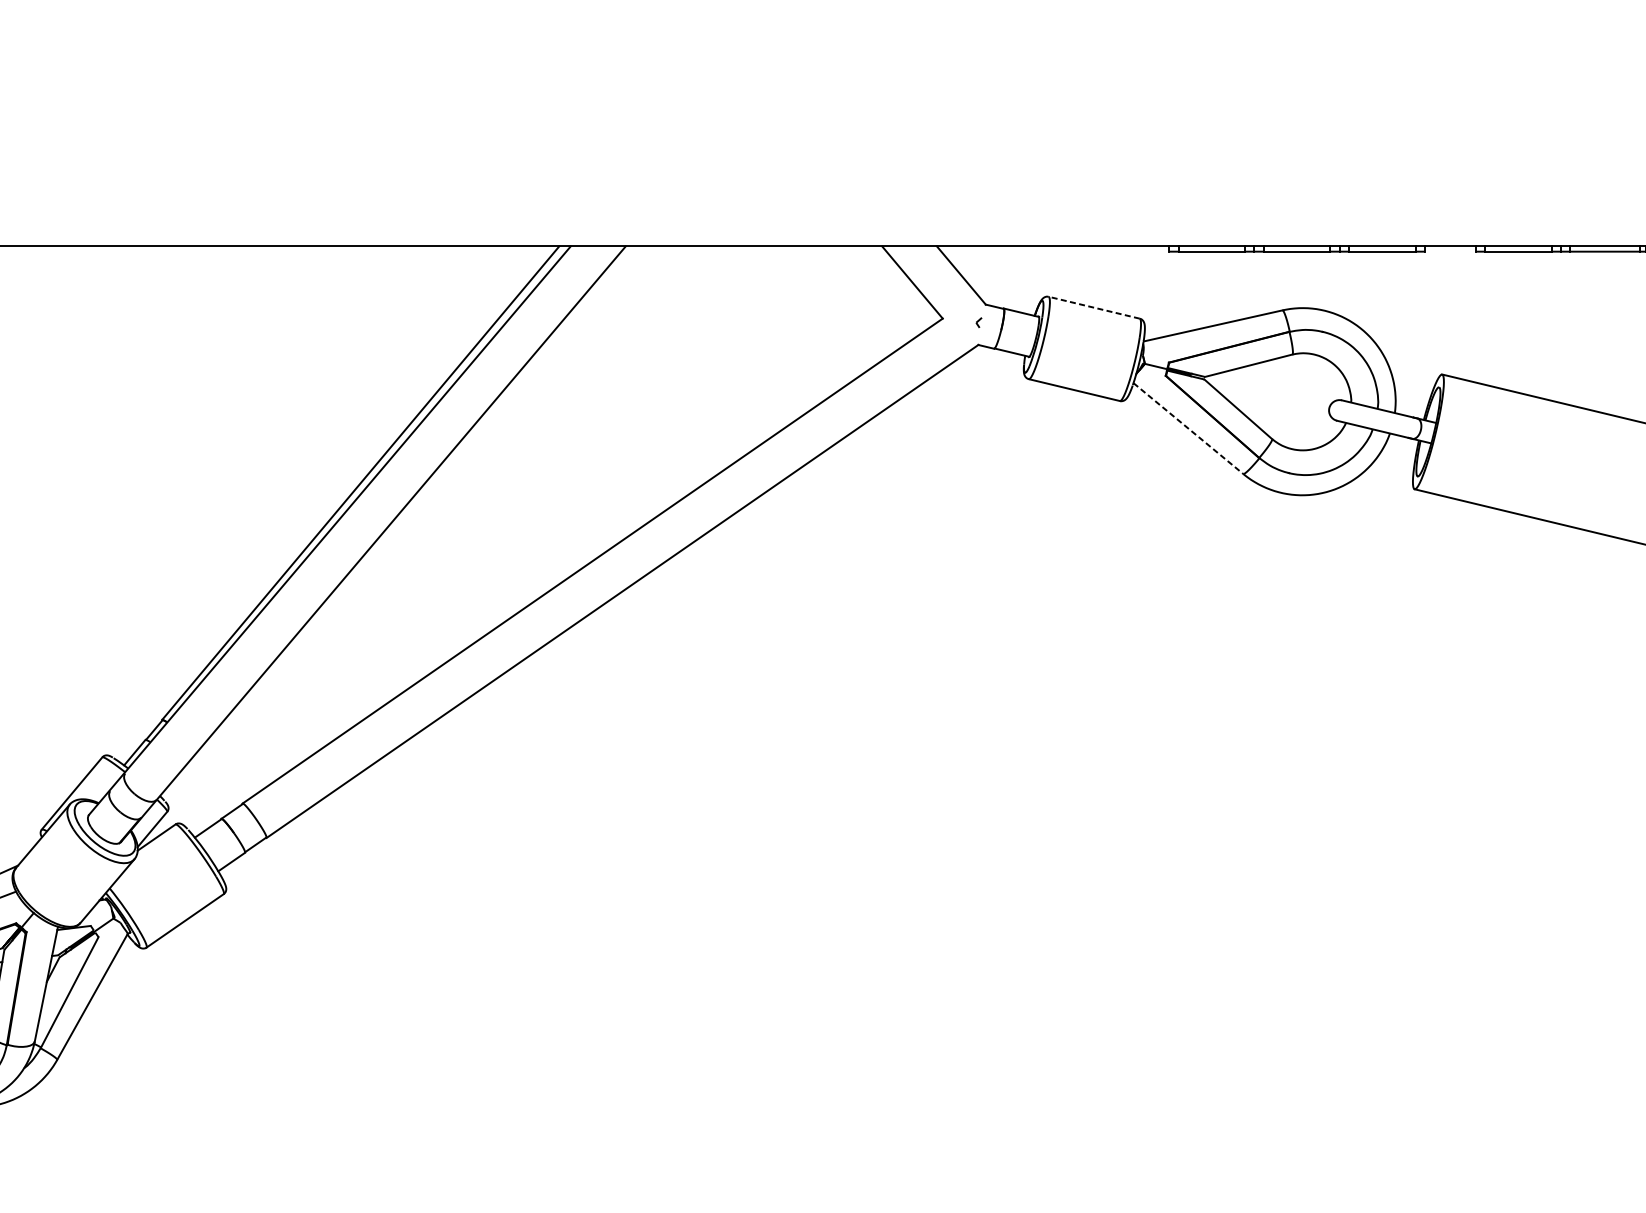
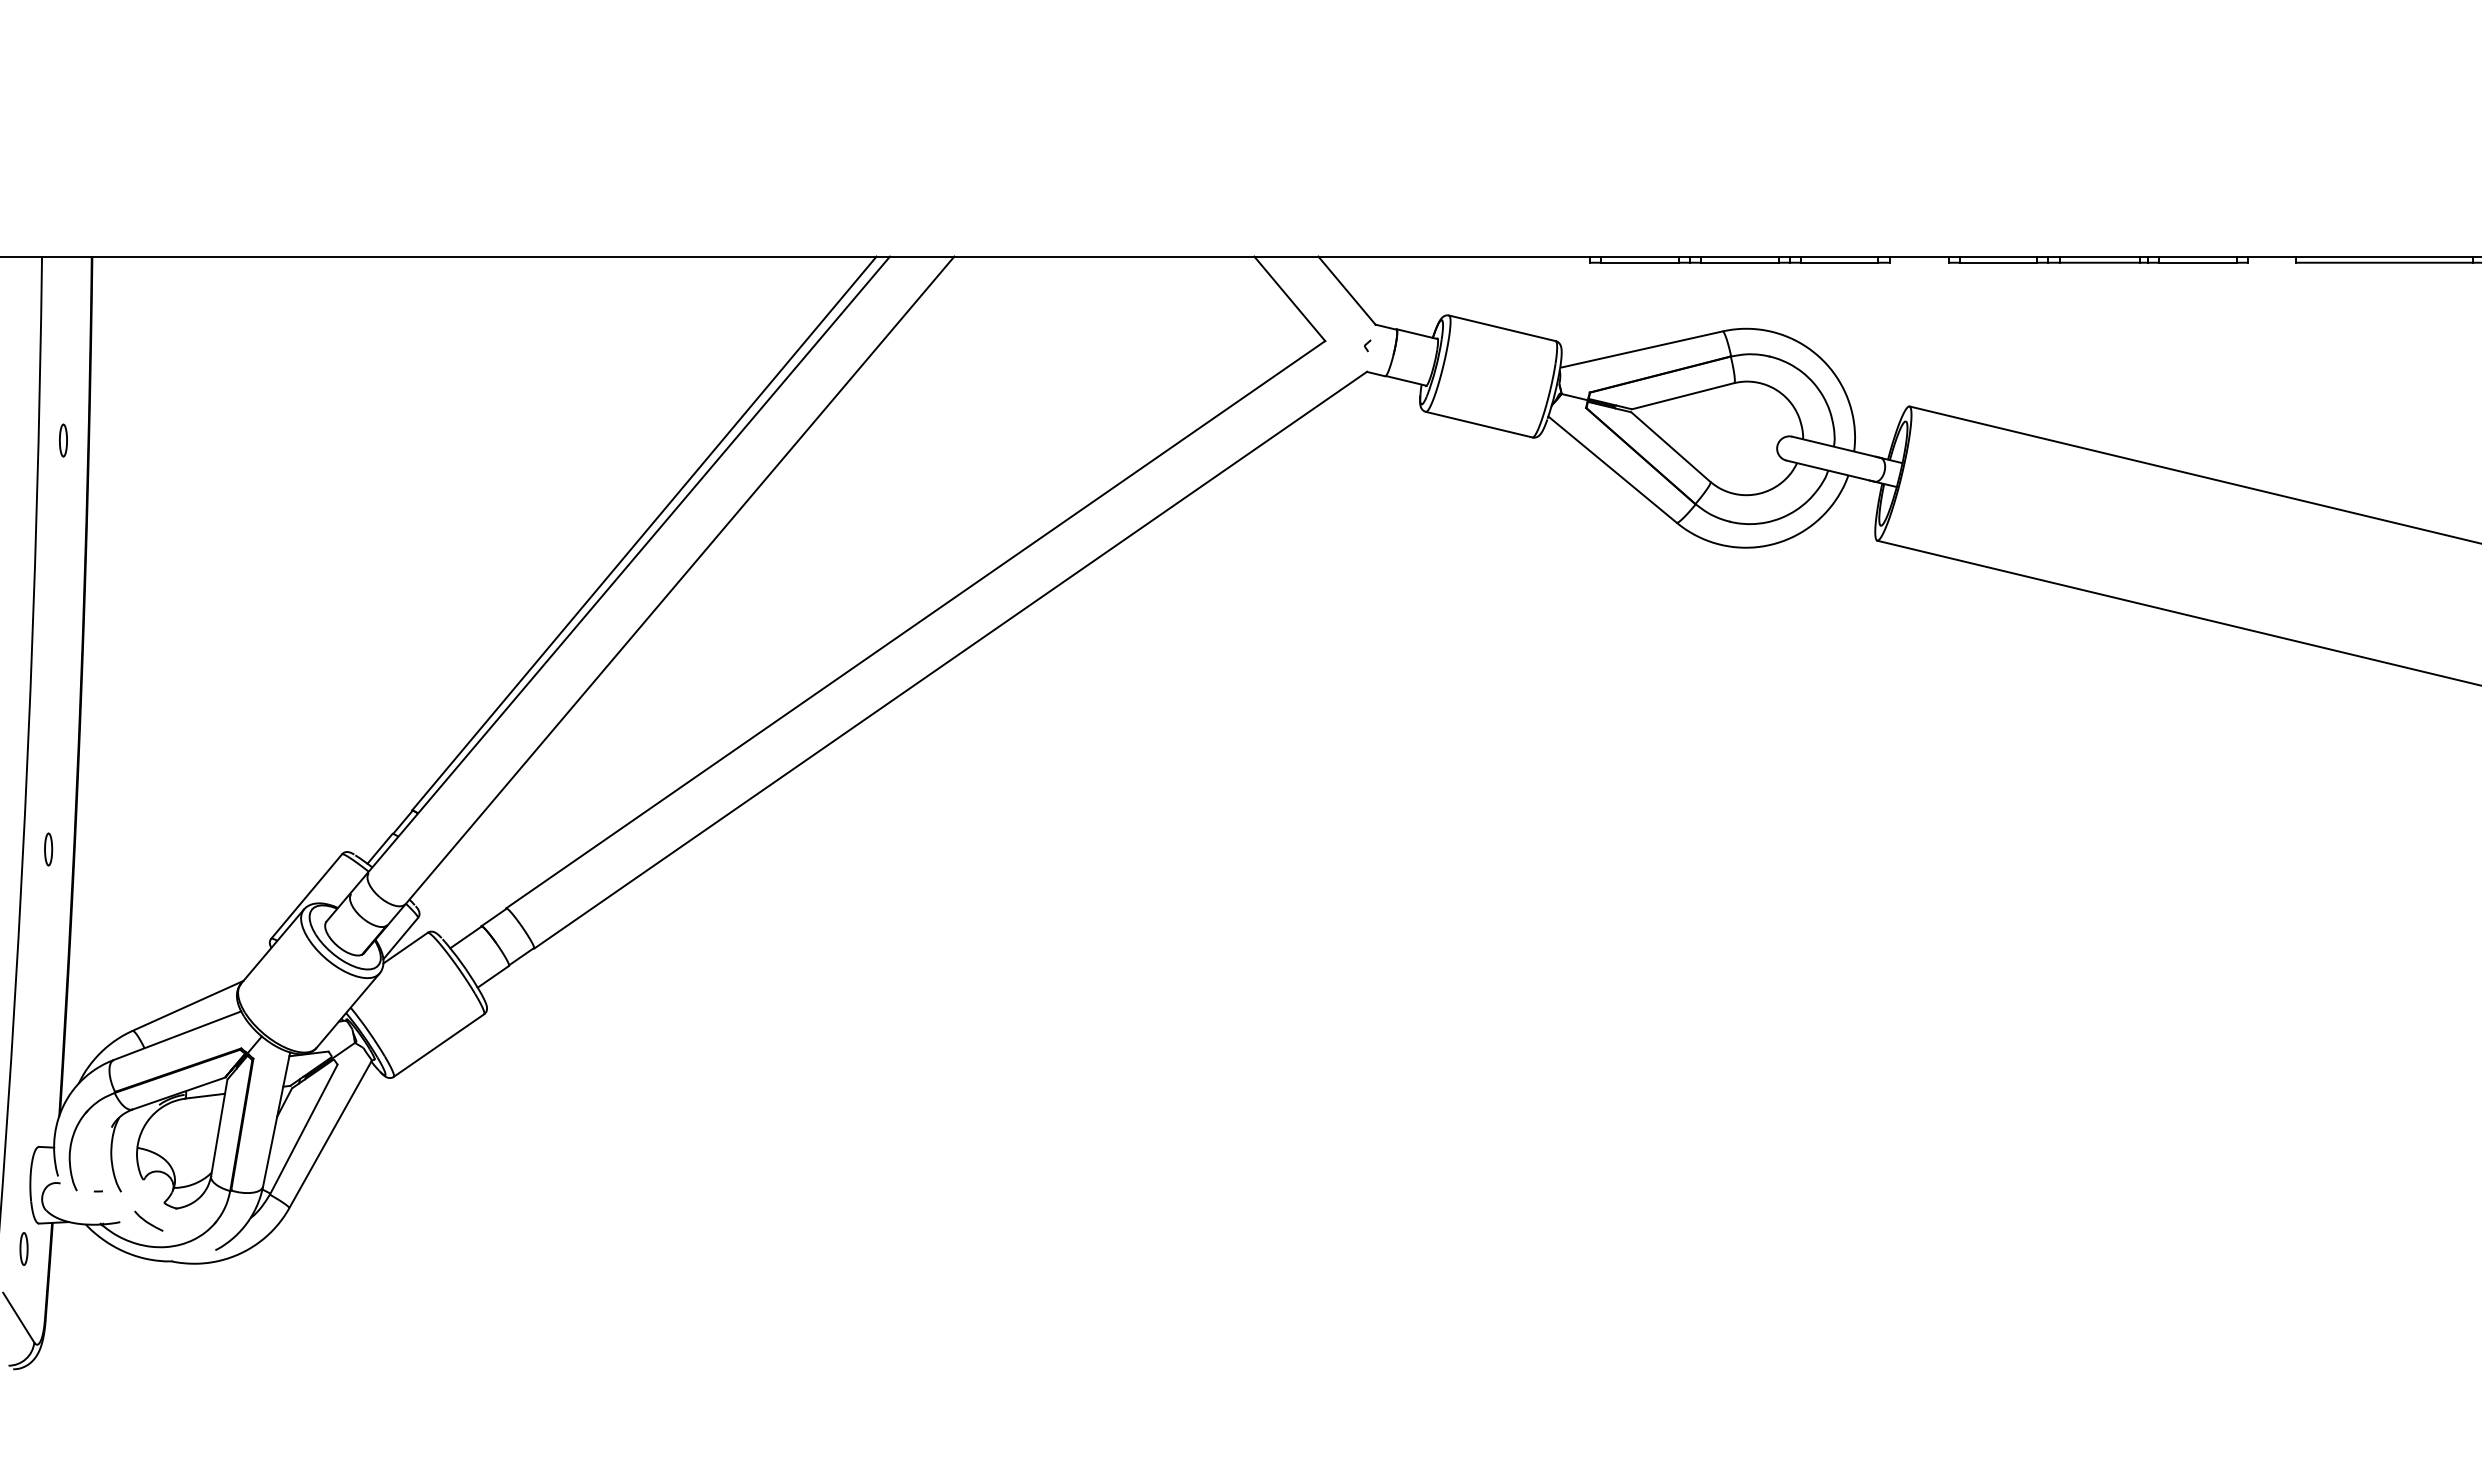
line: (1094, 307) -> (1502, 328), dashed -> solid
line: (1189, 429) -> (1613, 470), dashed -> solid

